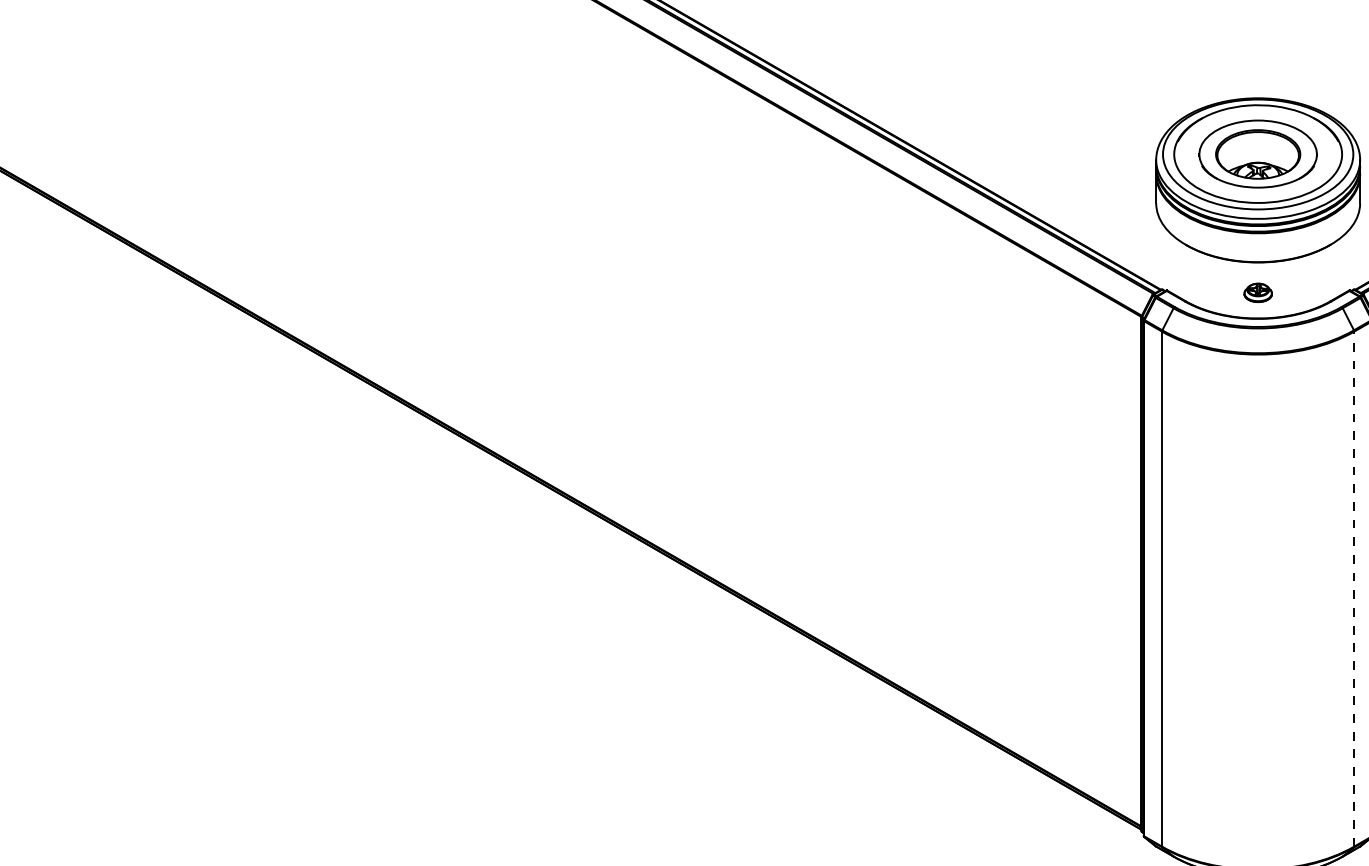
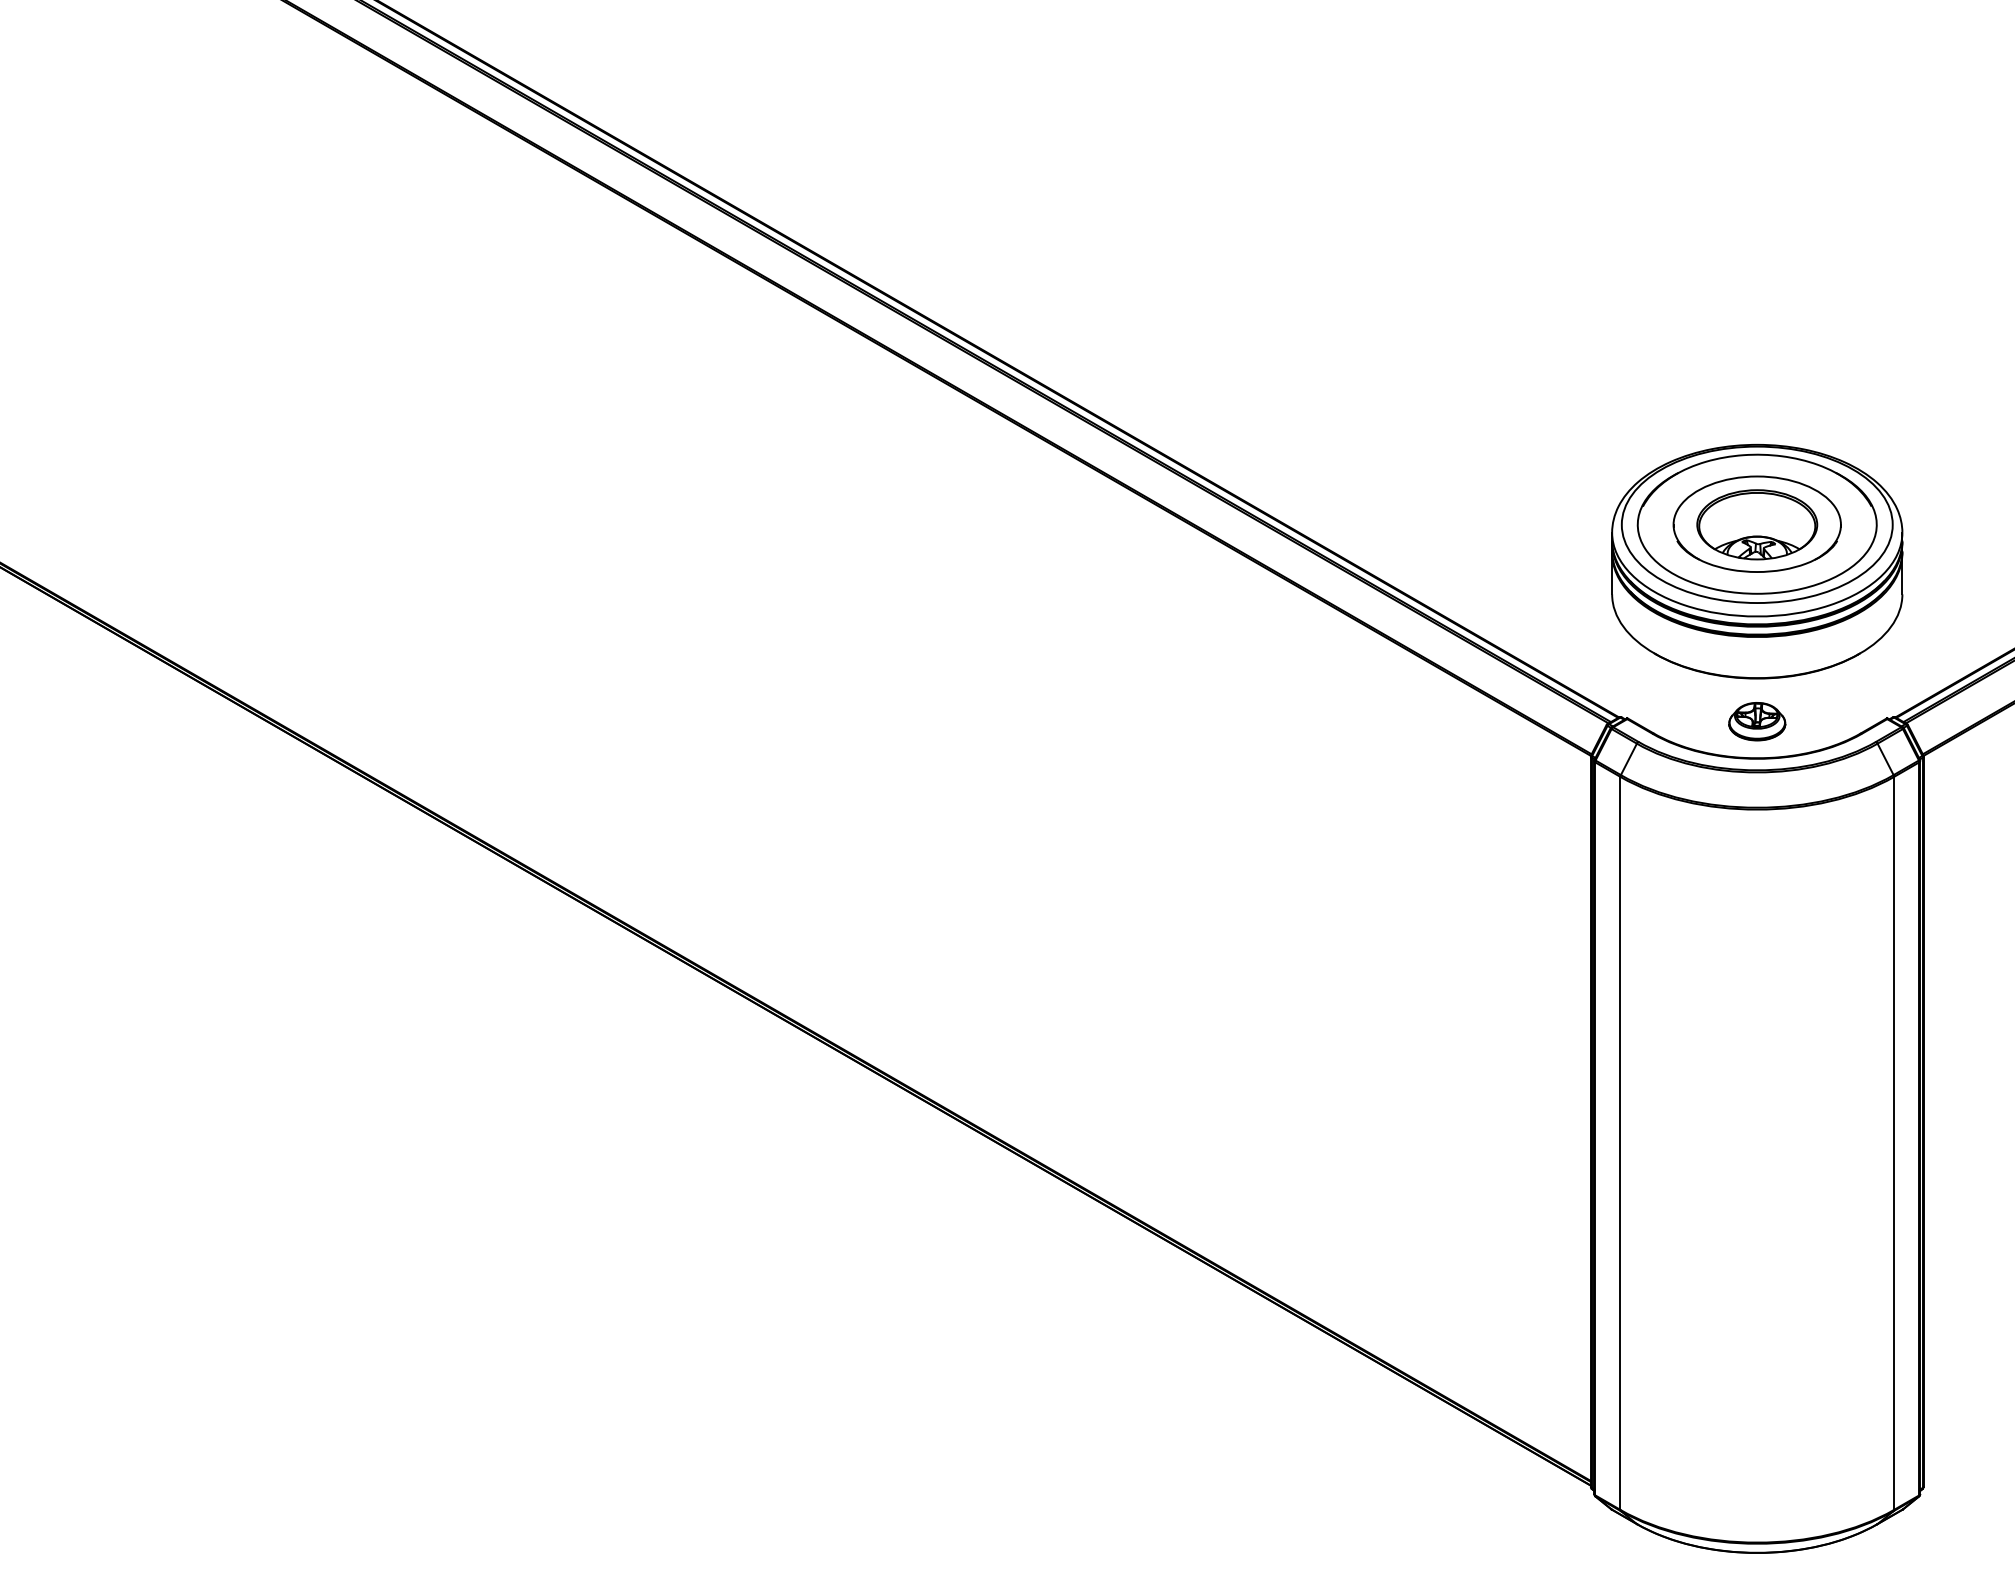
part: (1258, 292) -> (1757, 721), size x1.43
line: (1354, 588) -> (1894, 1142), dashed -> solid

